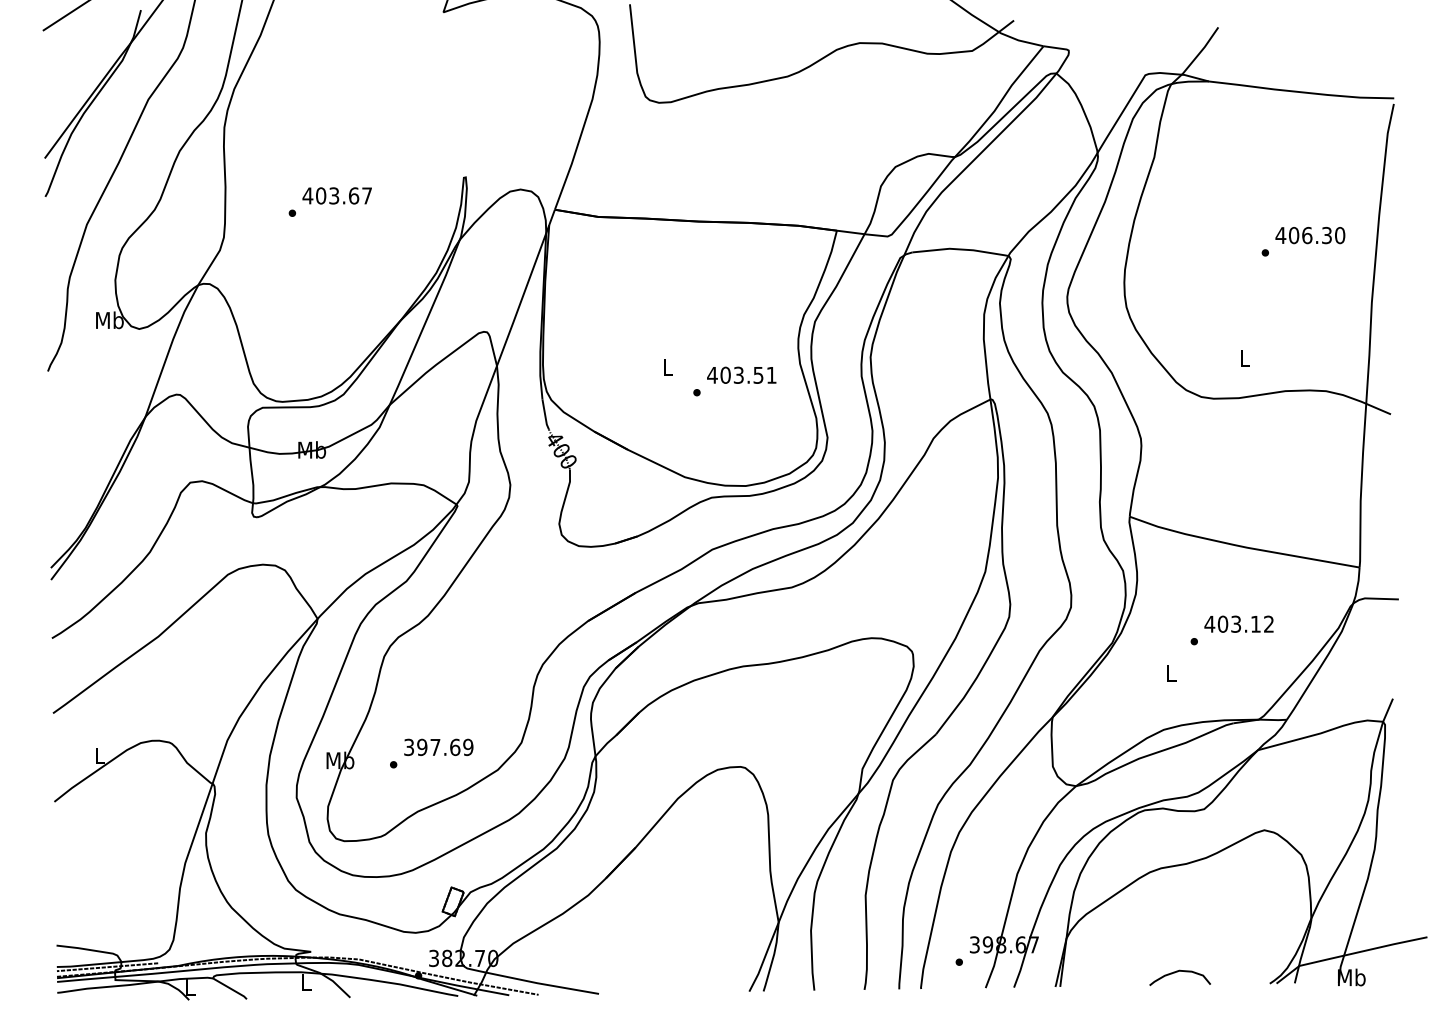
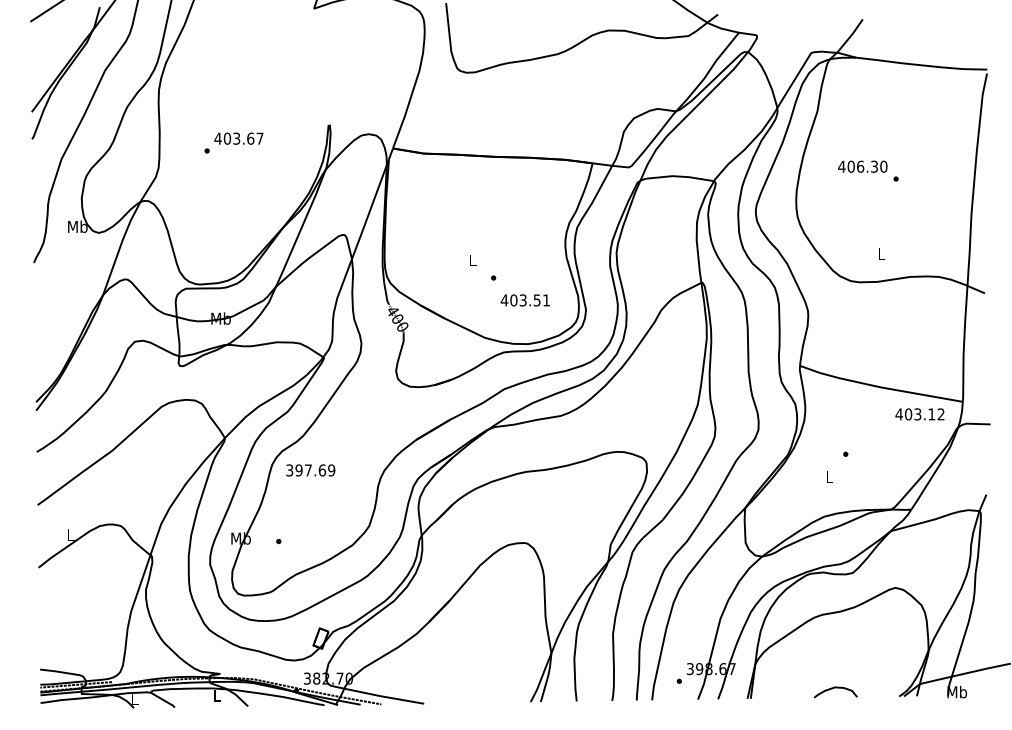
text: (1310, 235) -> (862, 166), moved
text: (741, 374) -> (525, 299), moved
text: (1238, 623) -> (919, 413), moved
text: (438, 746) -> (310, 469), moved

